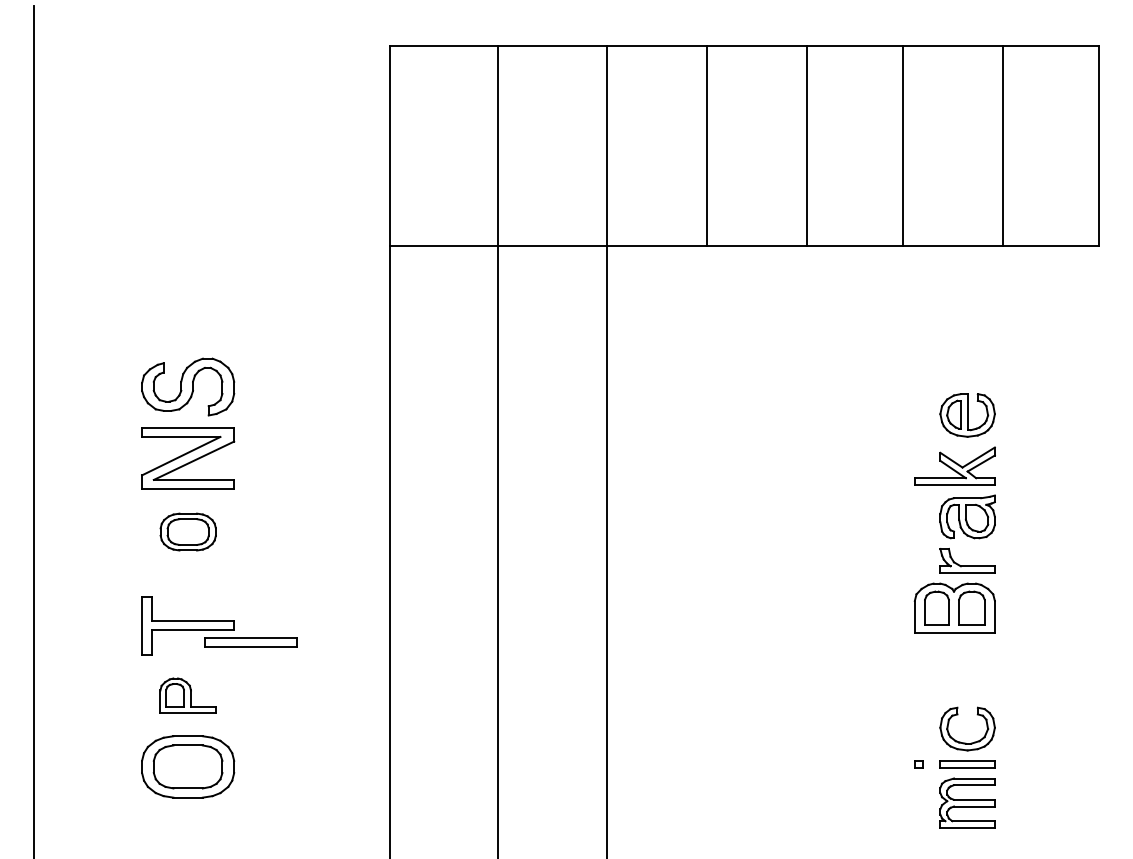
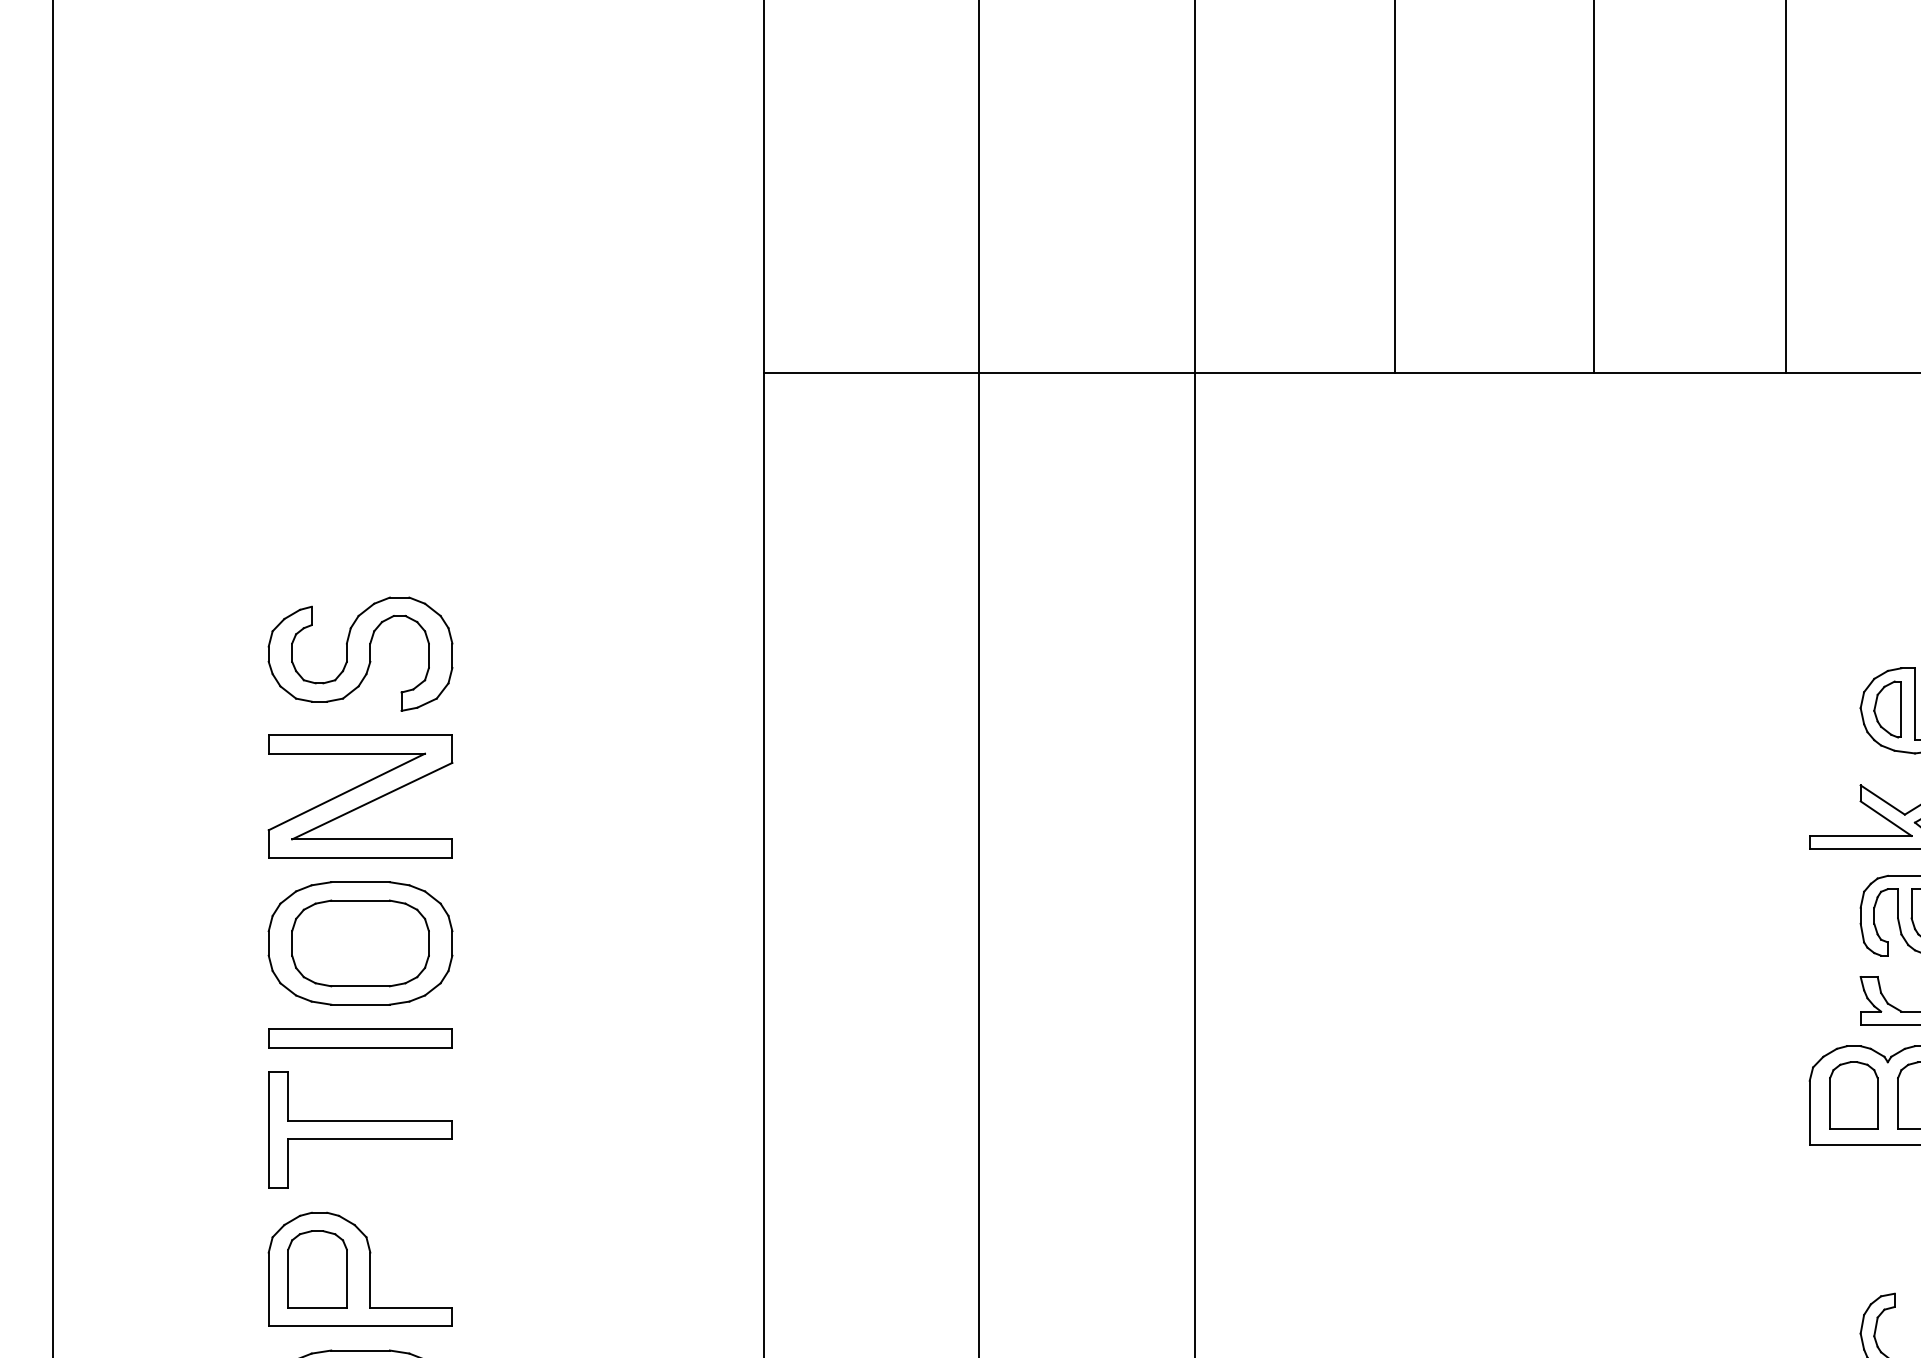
part: (188, 531) -> (361, 942), size x1.67
part: (250, 642) -> (359, 1037), moved
part: (187, 695) -> (359, 1269), size x1.67

